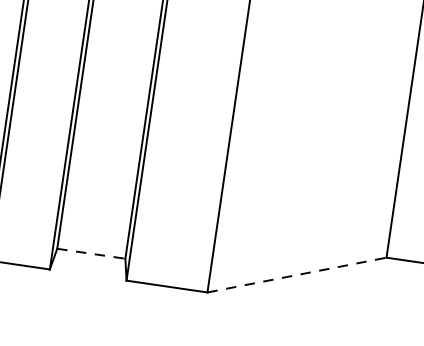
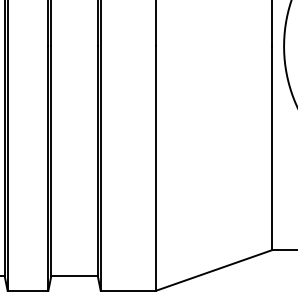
line: (92, 254) -> (75, 276), dashed -> solid
line: (297, 275) -> (214, 270), dashed -> solid

